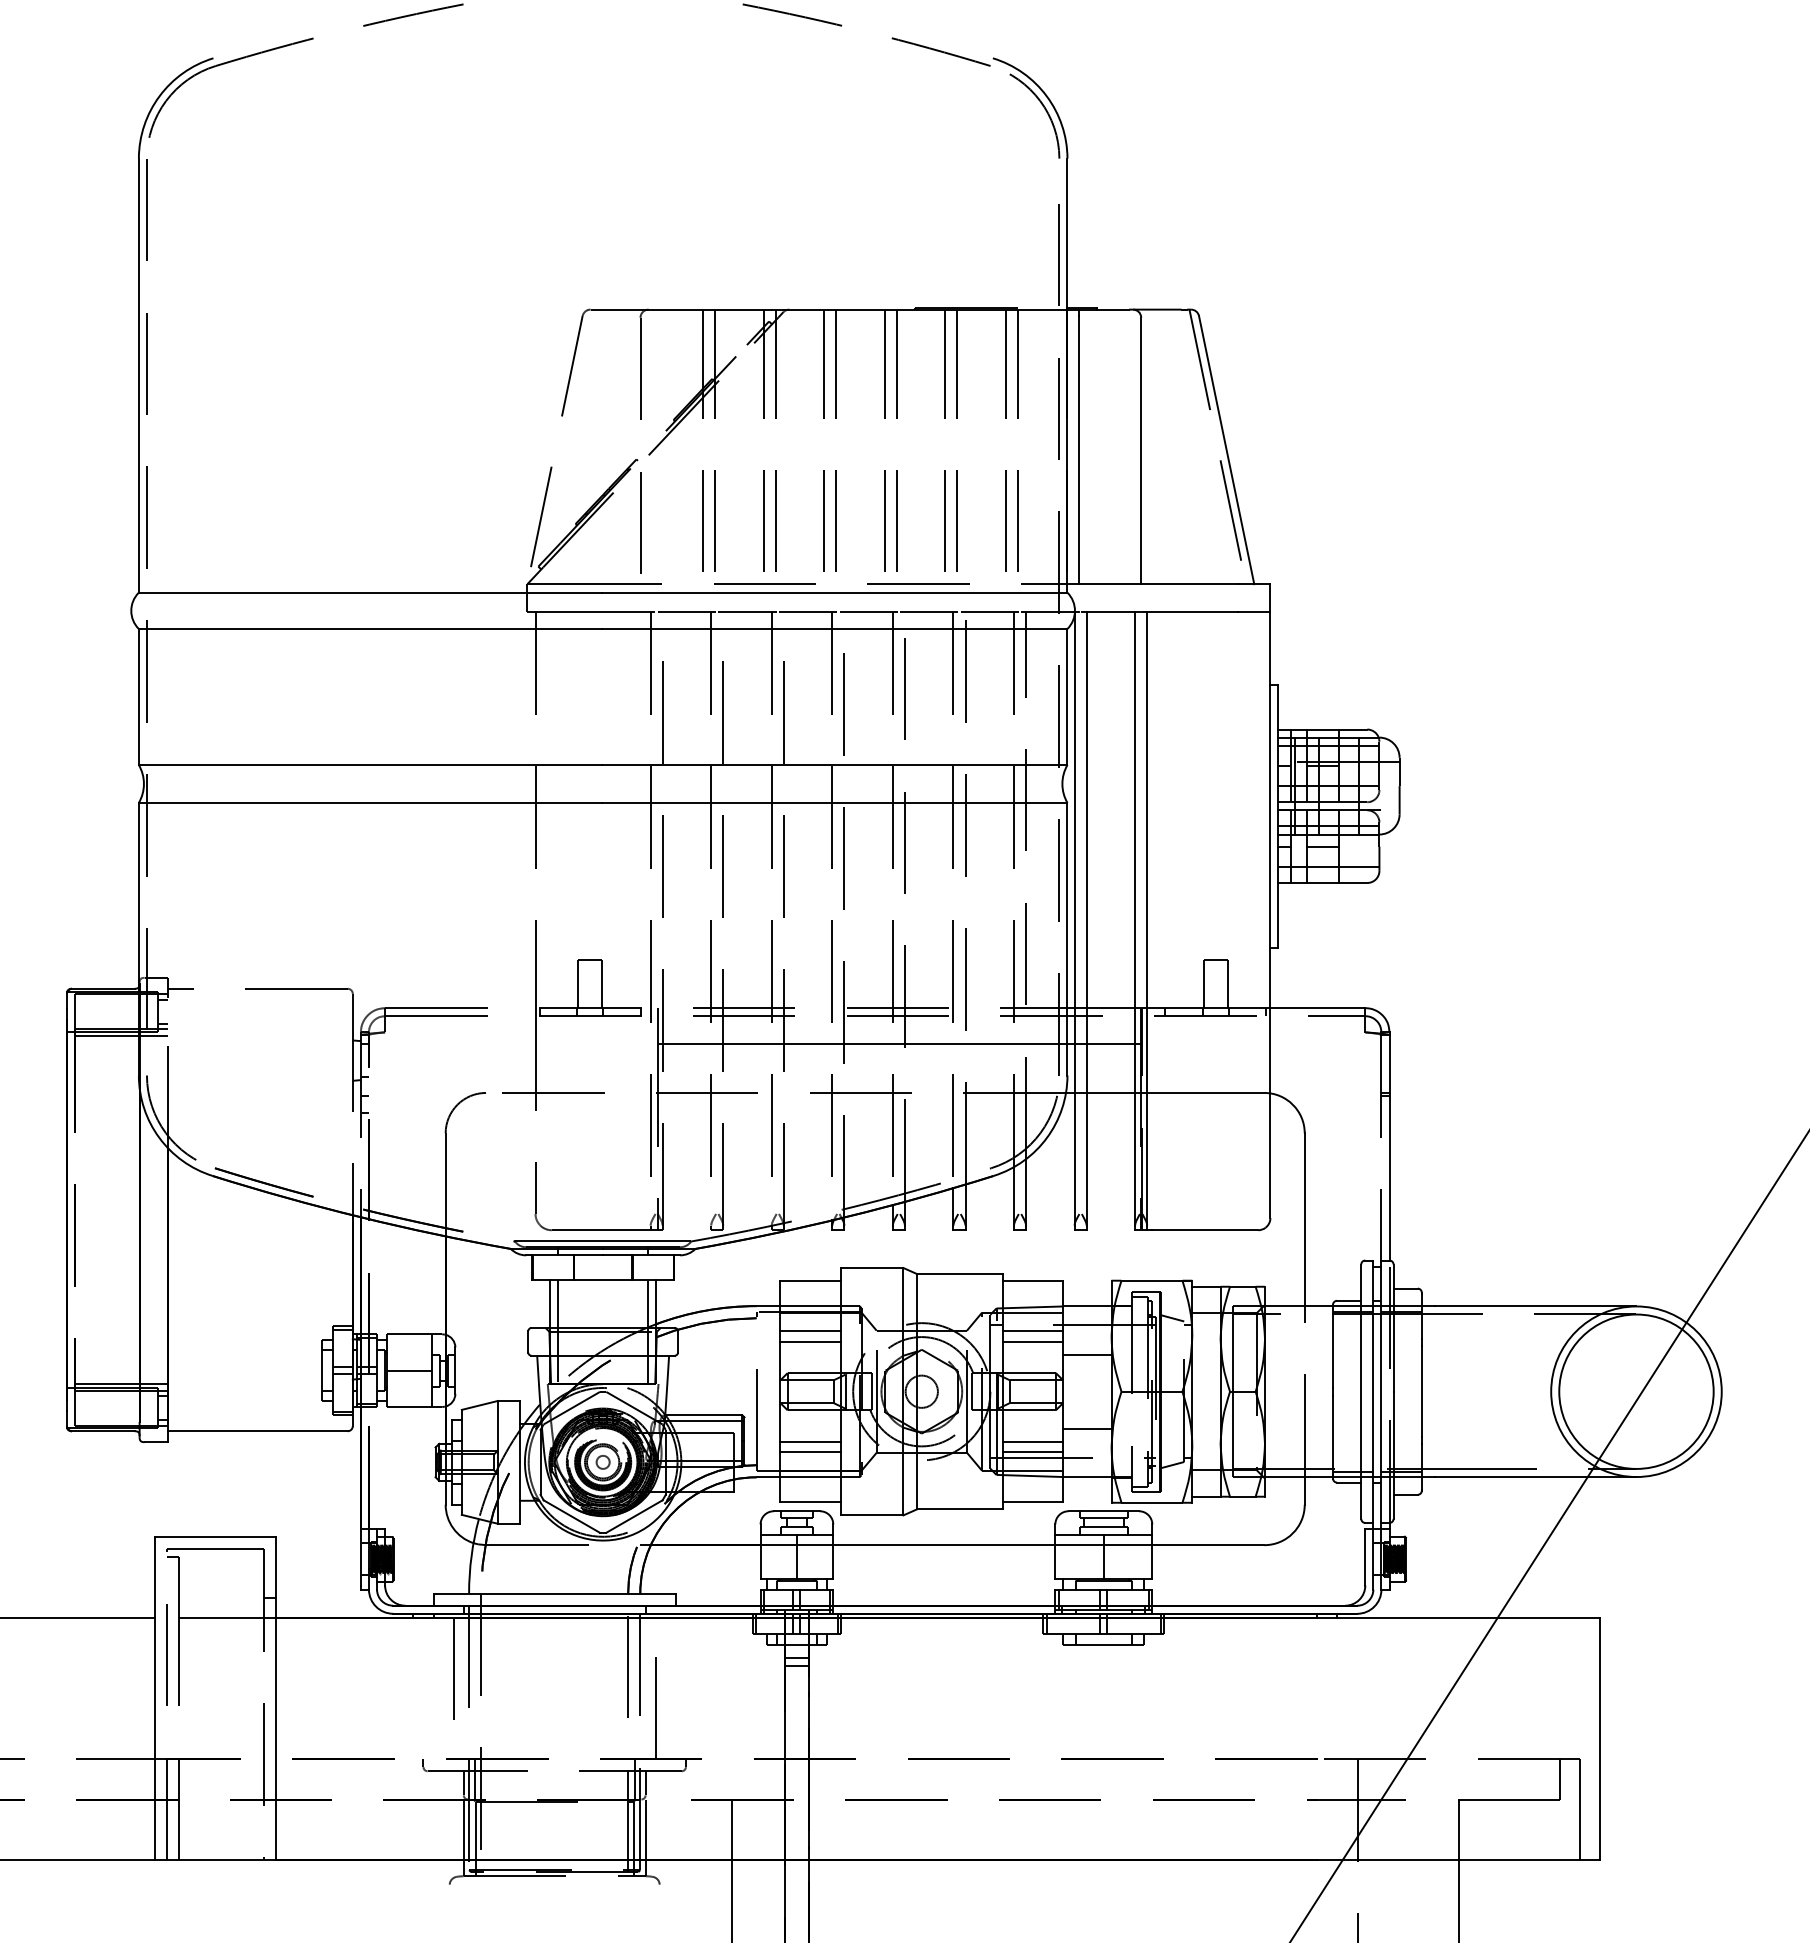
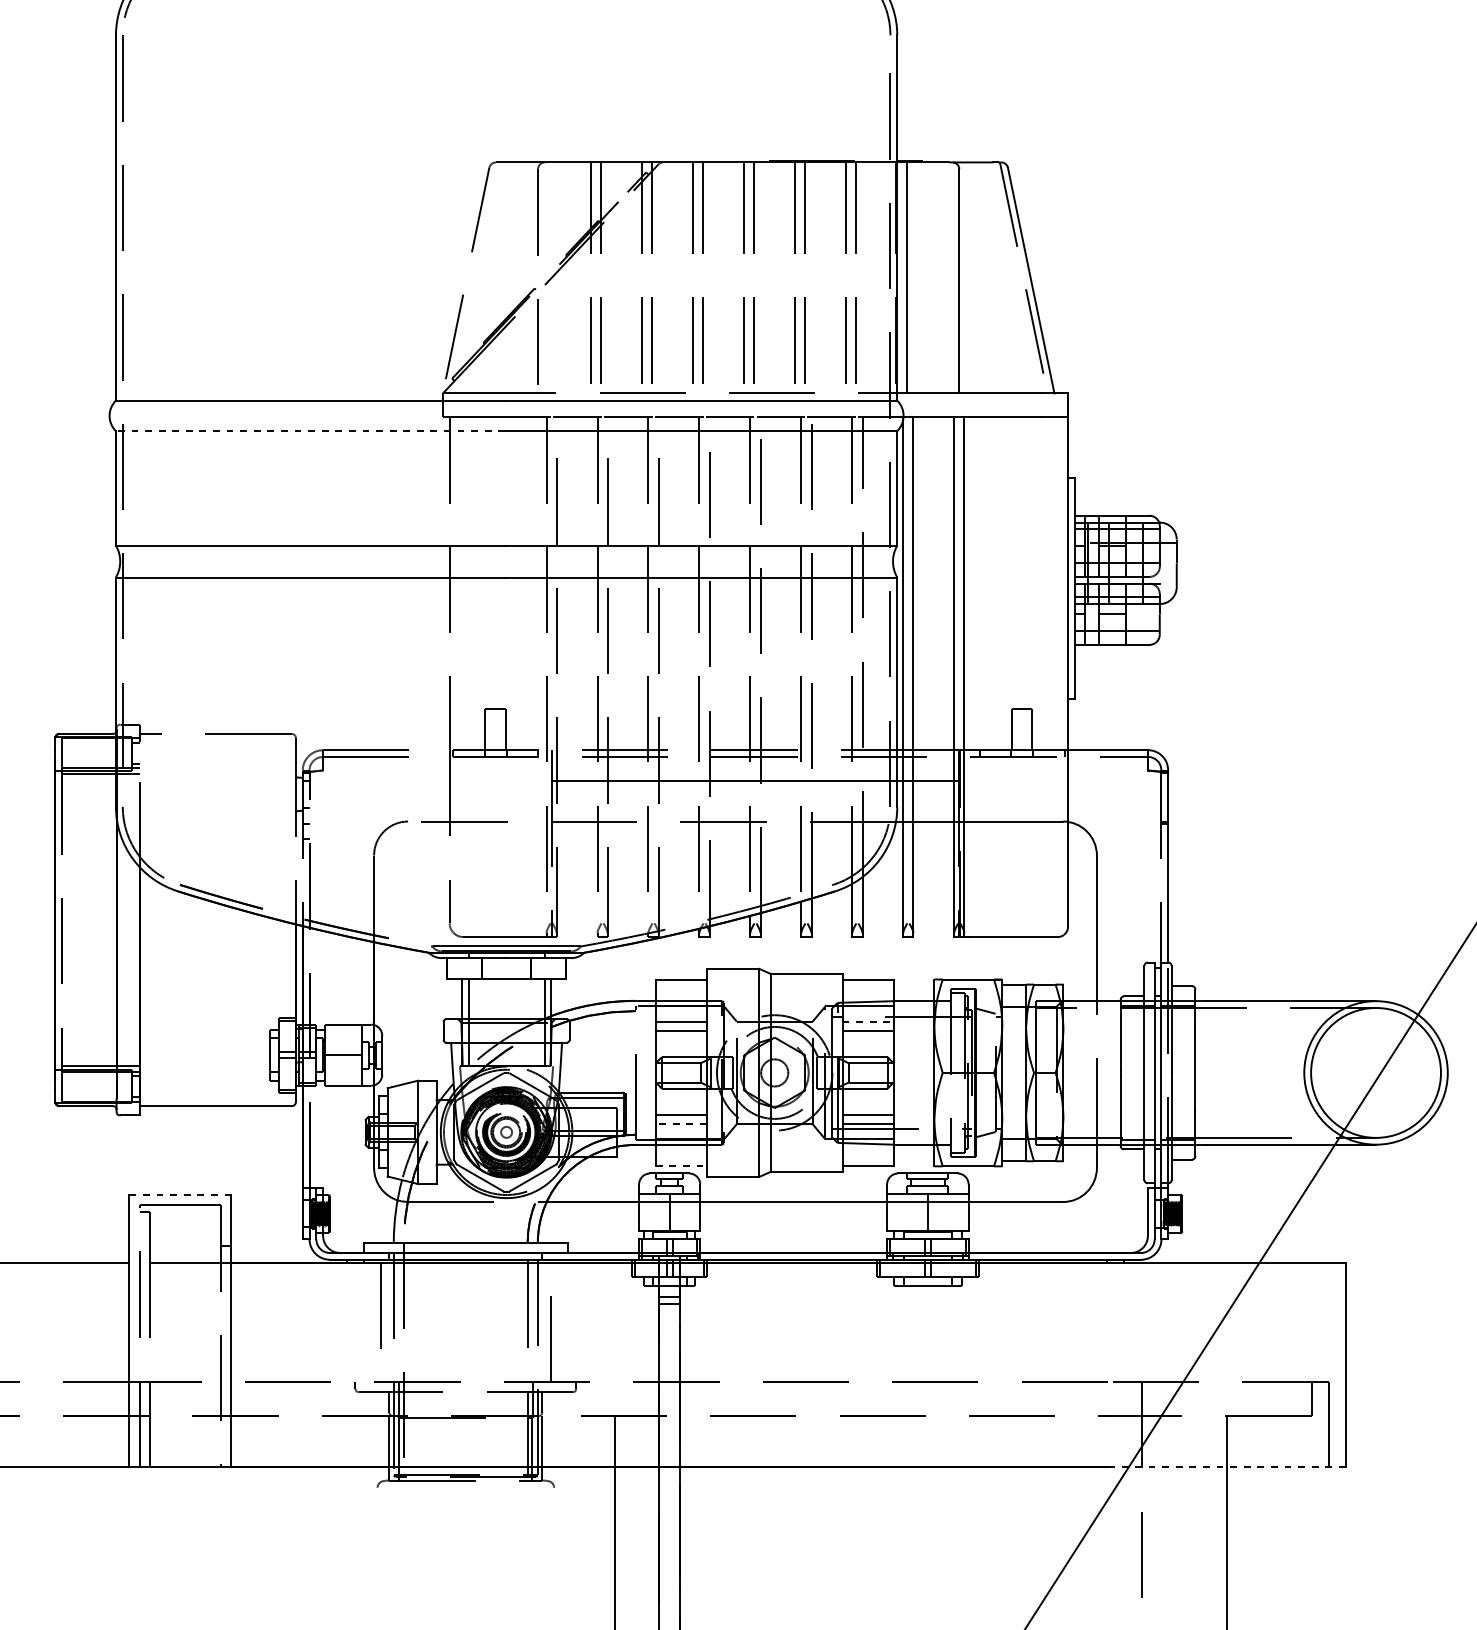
line: (369, 628) -> (310, 430), solid -> dashed
line: (1033, 1330) -> (868, 1021), solid -> dashed
line: (1087, 1354) -> (914, 1041), removed
line: (1087, 1428) -> (914, 1103), removed
line: (810, 1452) -> (681, 1124), solid -> dashed
line: (811, 1502) -> (681, 1166), solid -> dashed
line: (215, 1537) -> (180, 1195), solid -> dashed
line: (1458, 1860) -> (1226, 1467), solid -> dashed

